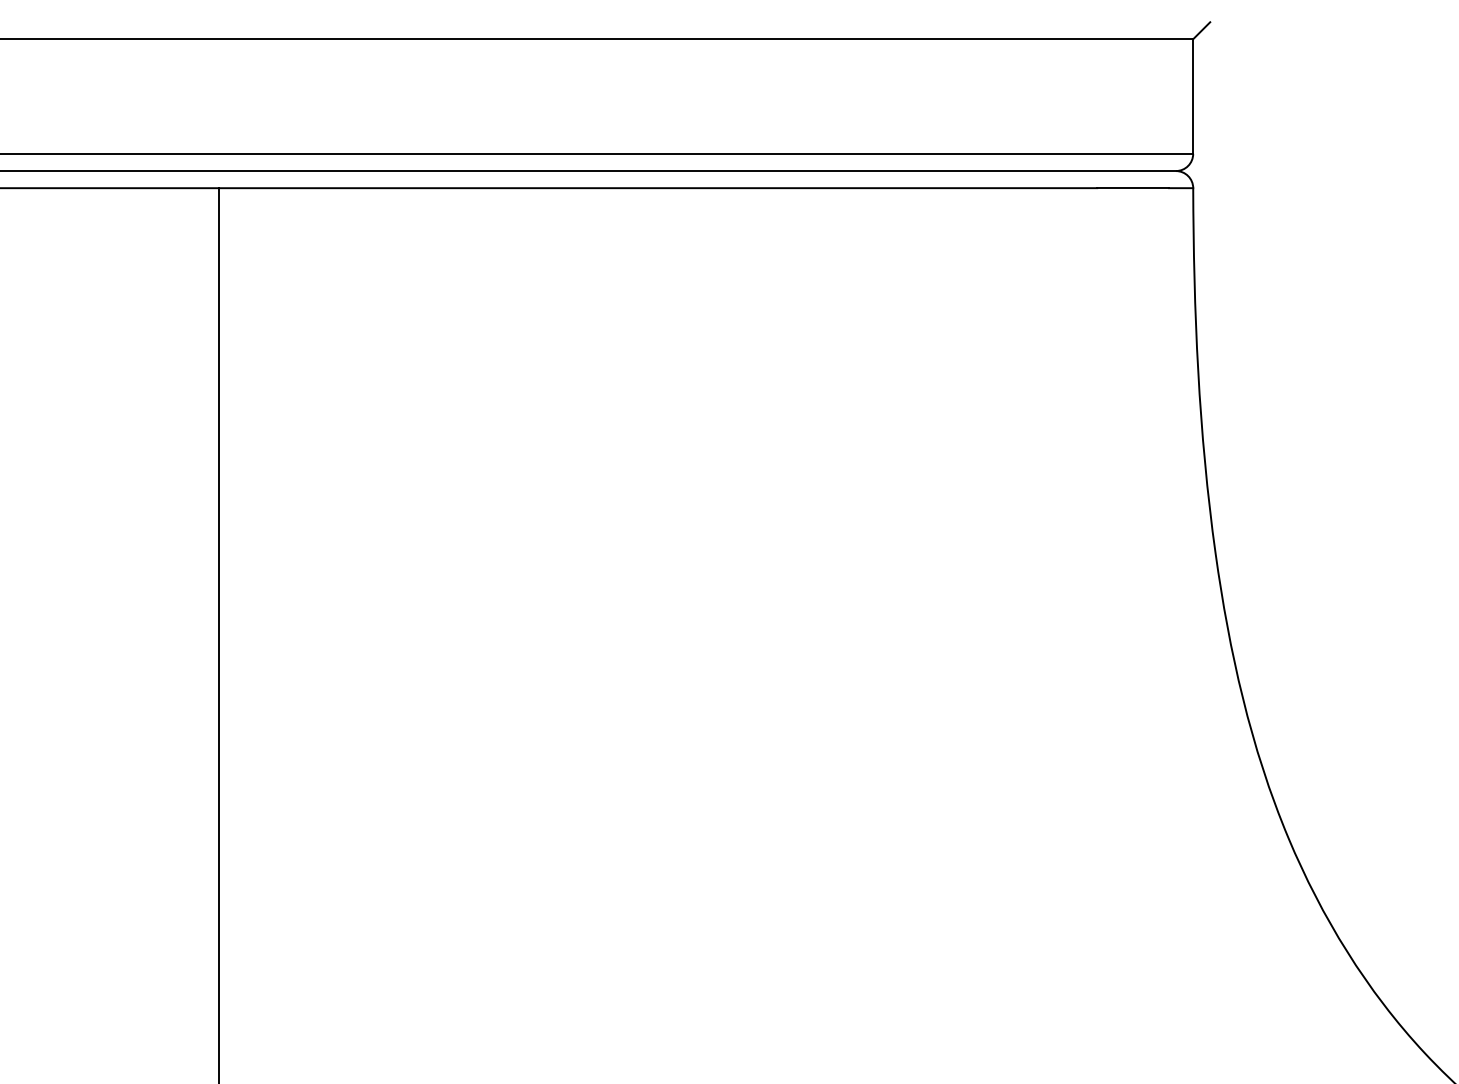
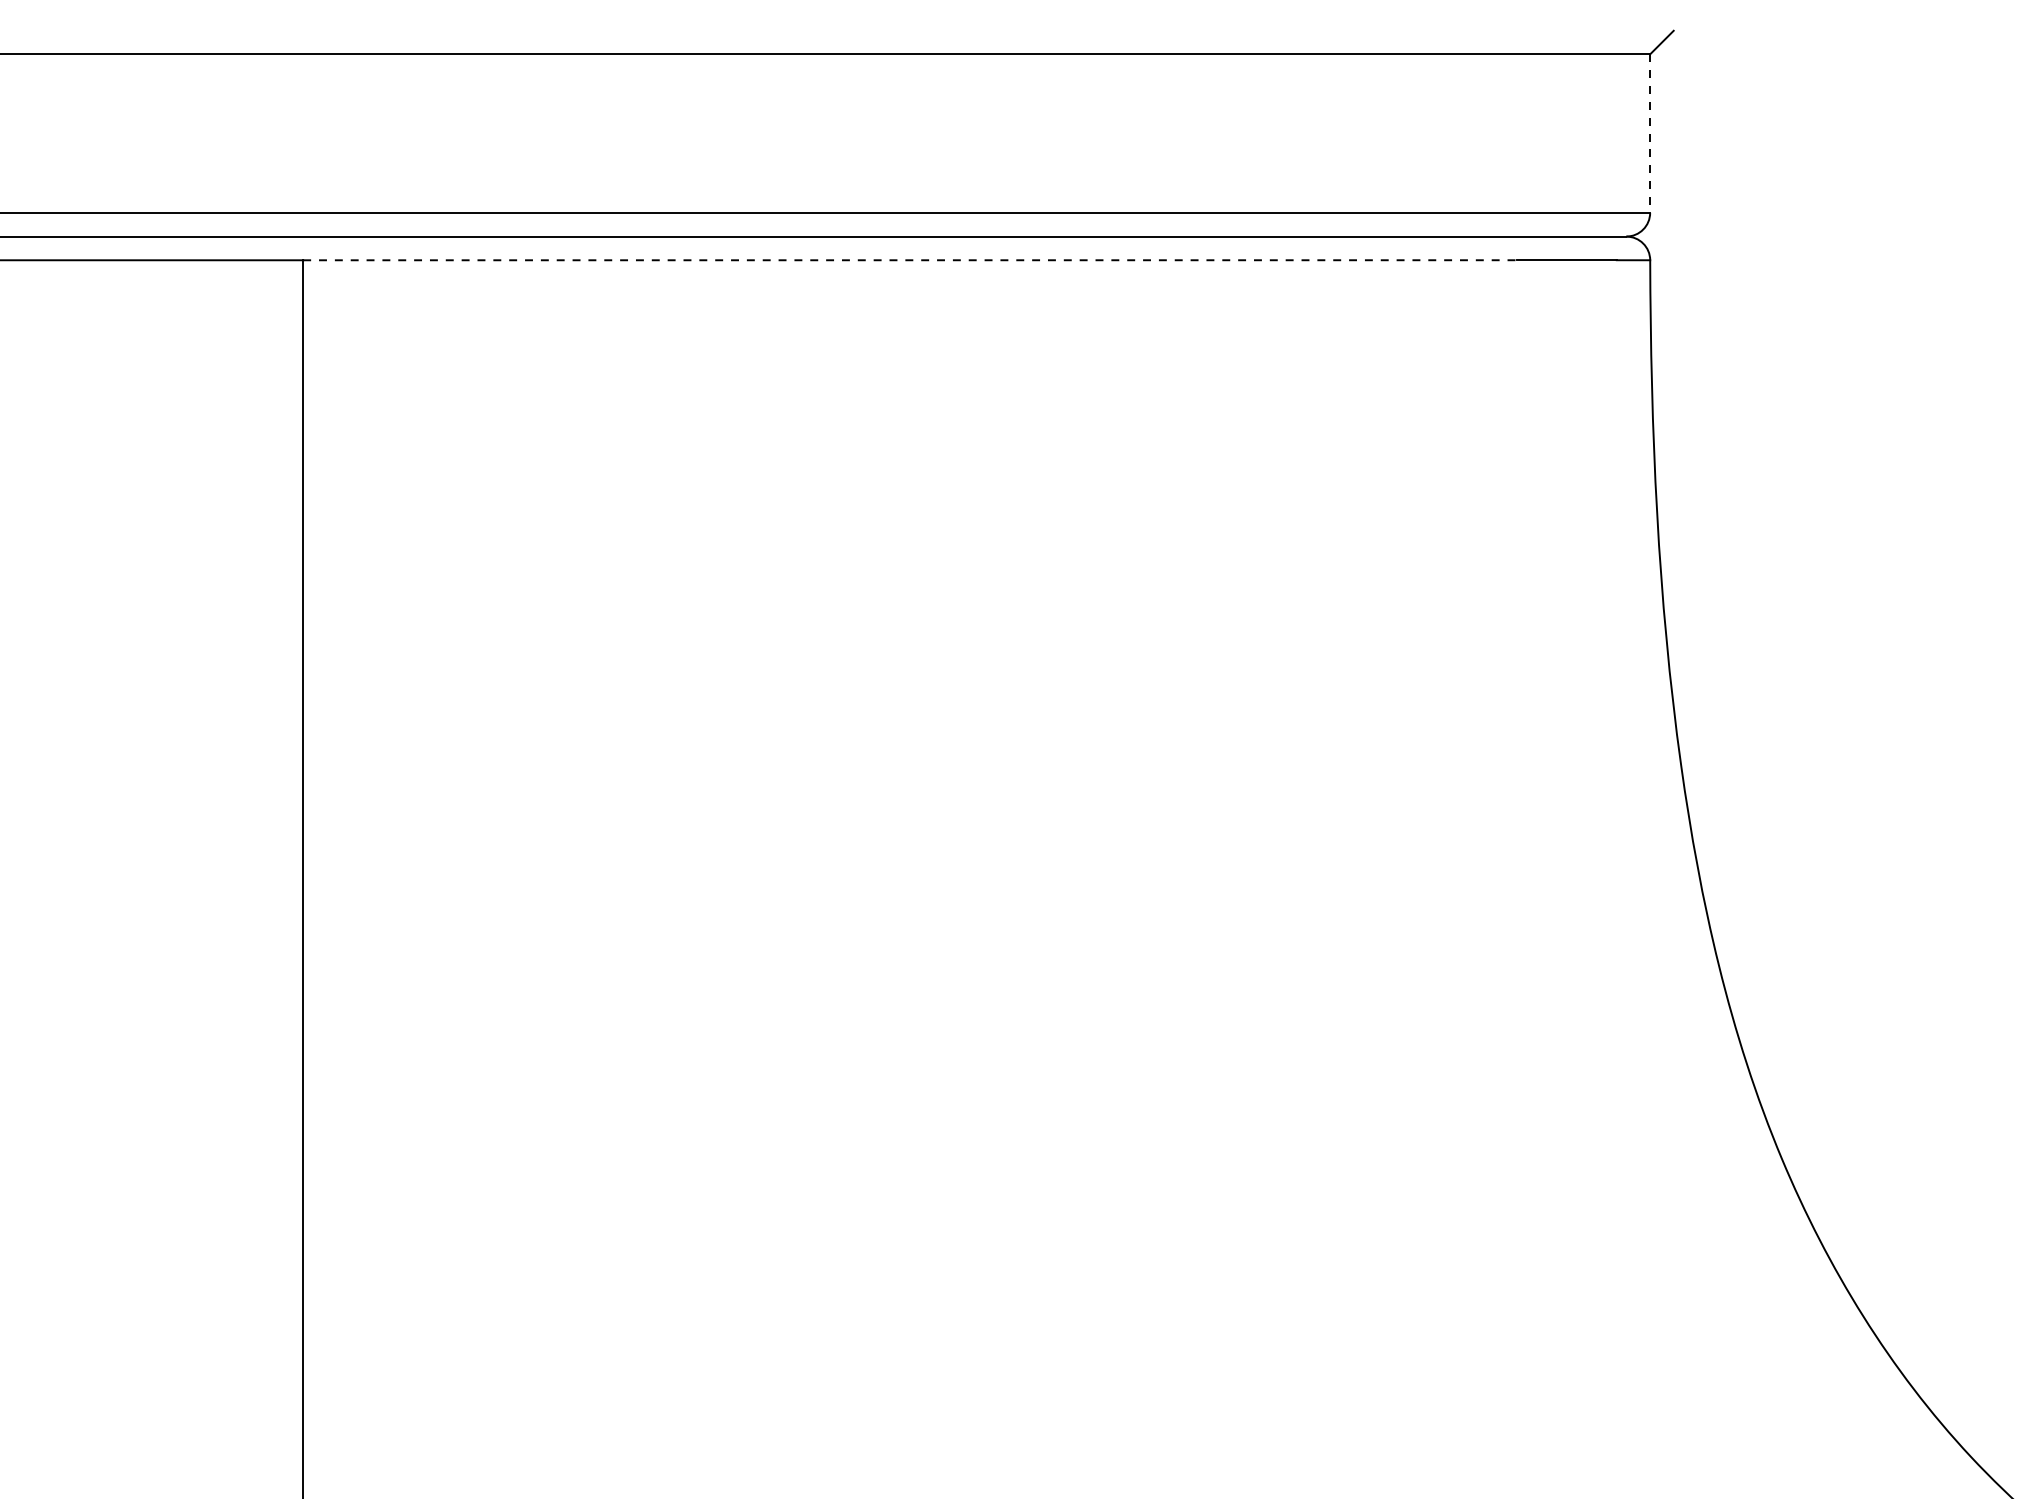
line: (1193, 97) -> (1650, 134), solid -> dashed
line: (658, 188) -> (910, 260), solid -> dashed

